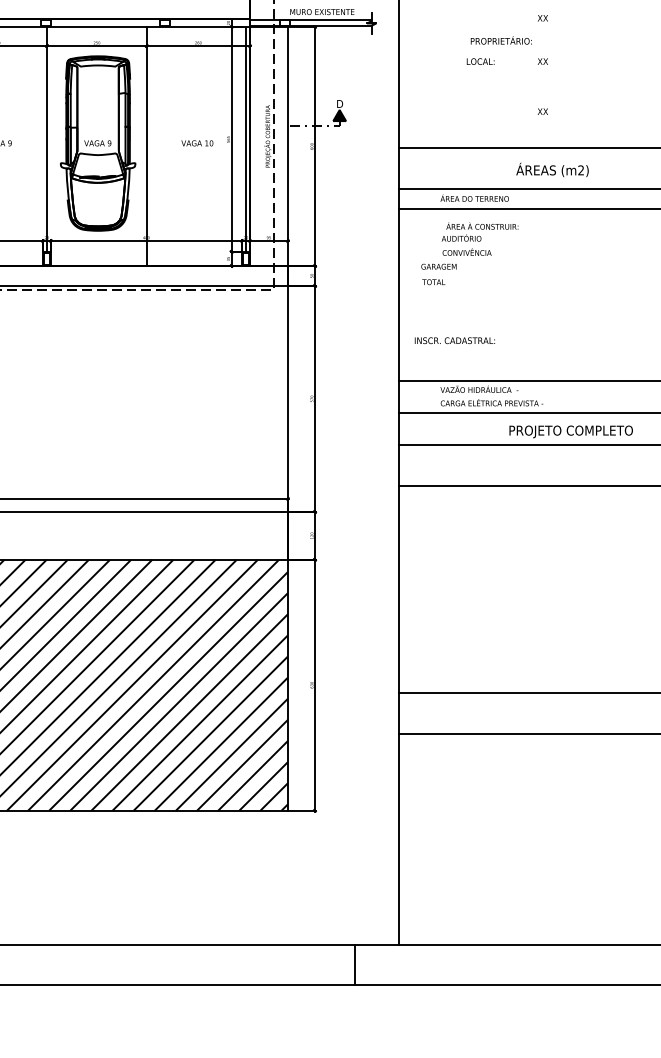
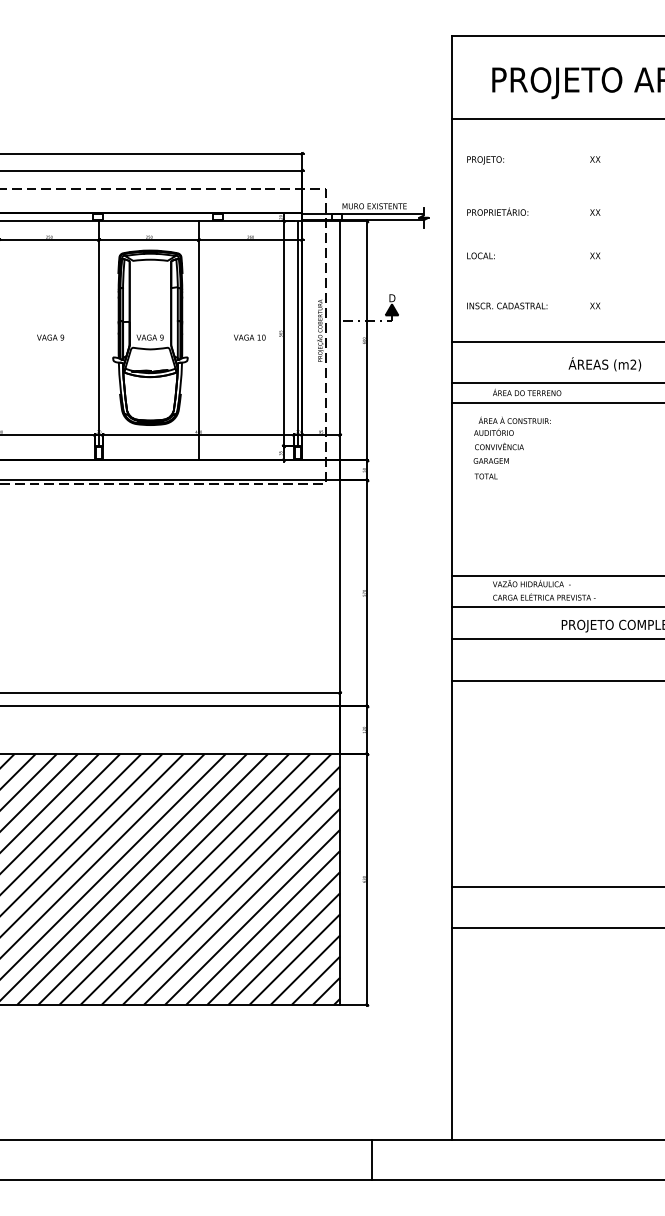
text: (501, 40) -> (497, 211), moved
text: (480, 61) -> (480, 255), moved
text: (480, 239) -> (512, 433), moved
text: (455, 340) -> (507, 305), moved
line: (355, 965) -> (372, 1159), moved

